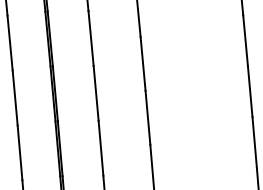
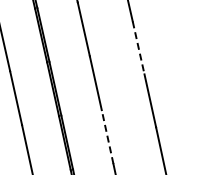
line: (143, 64) -> (139, 48), solid -> dashed
line: (101, 148) -> (108, 137), solid -> dashed

